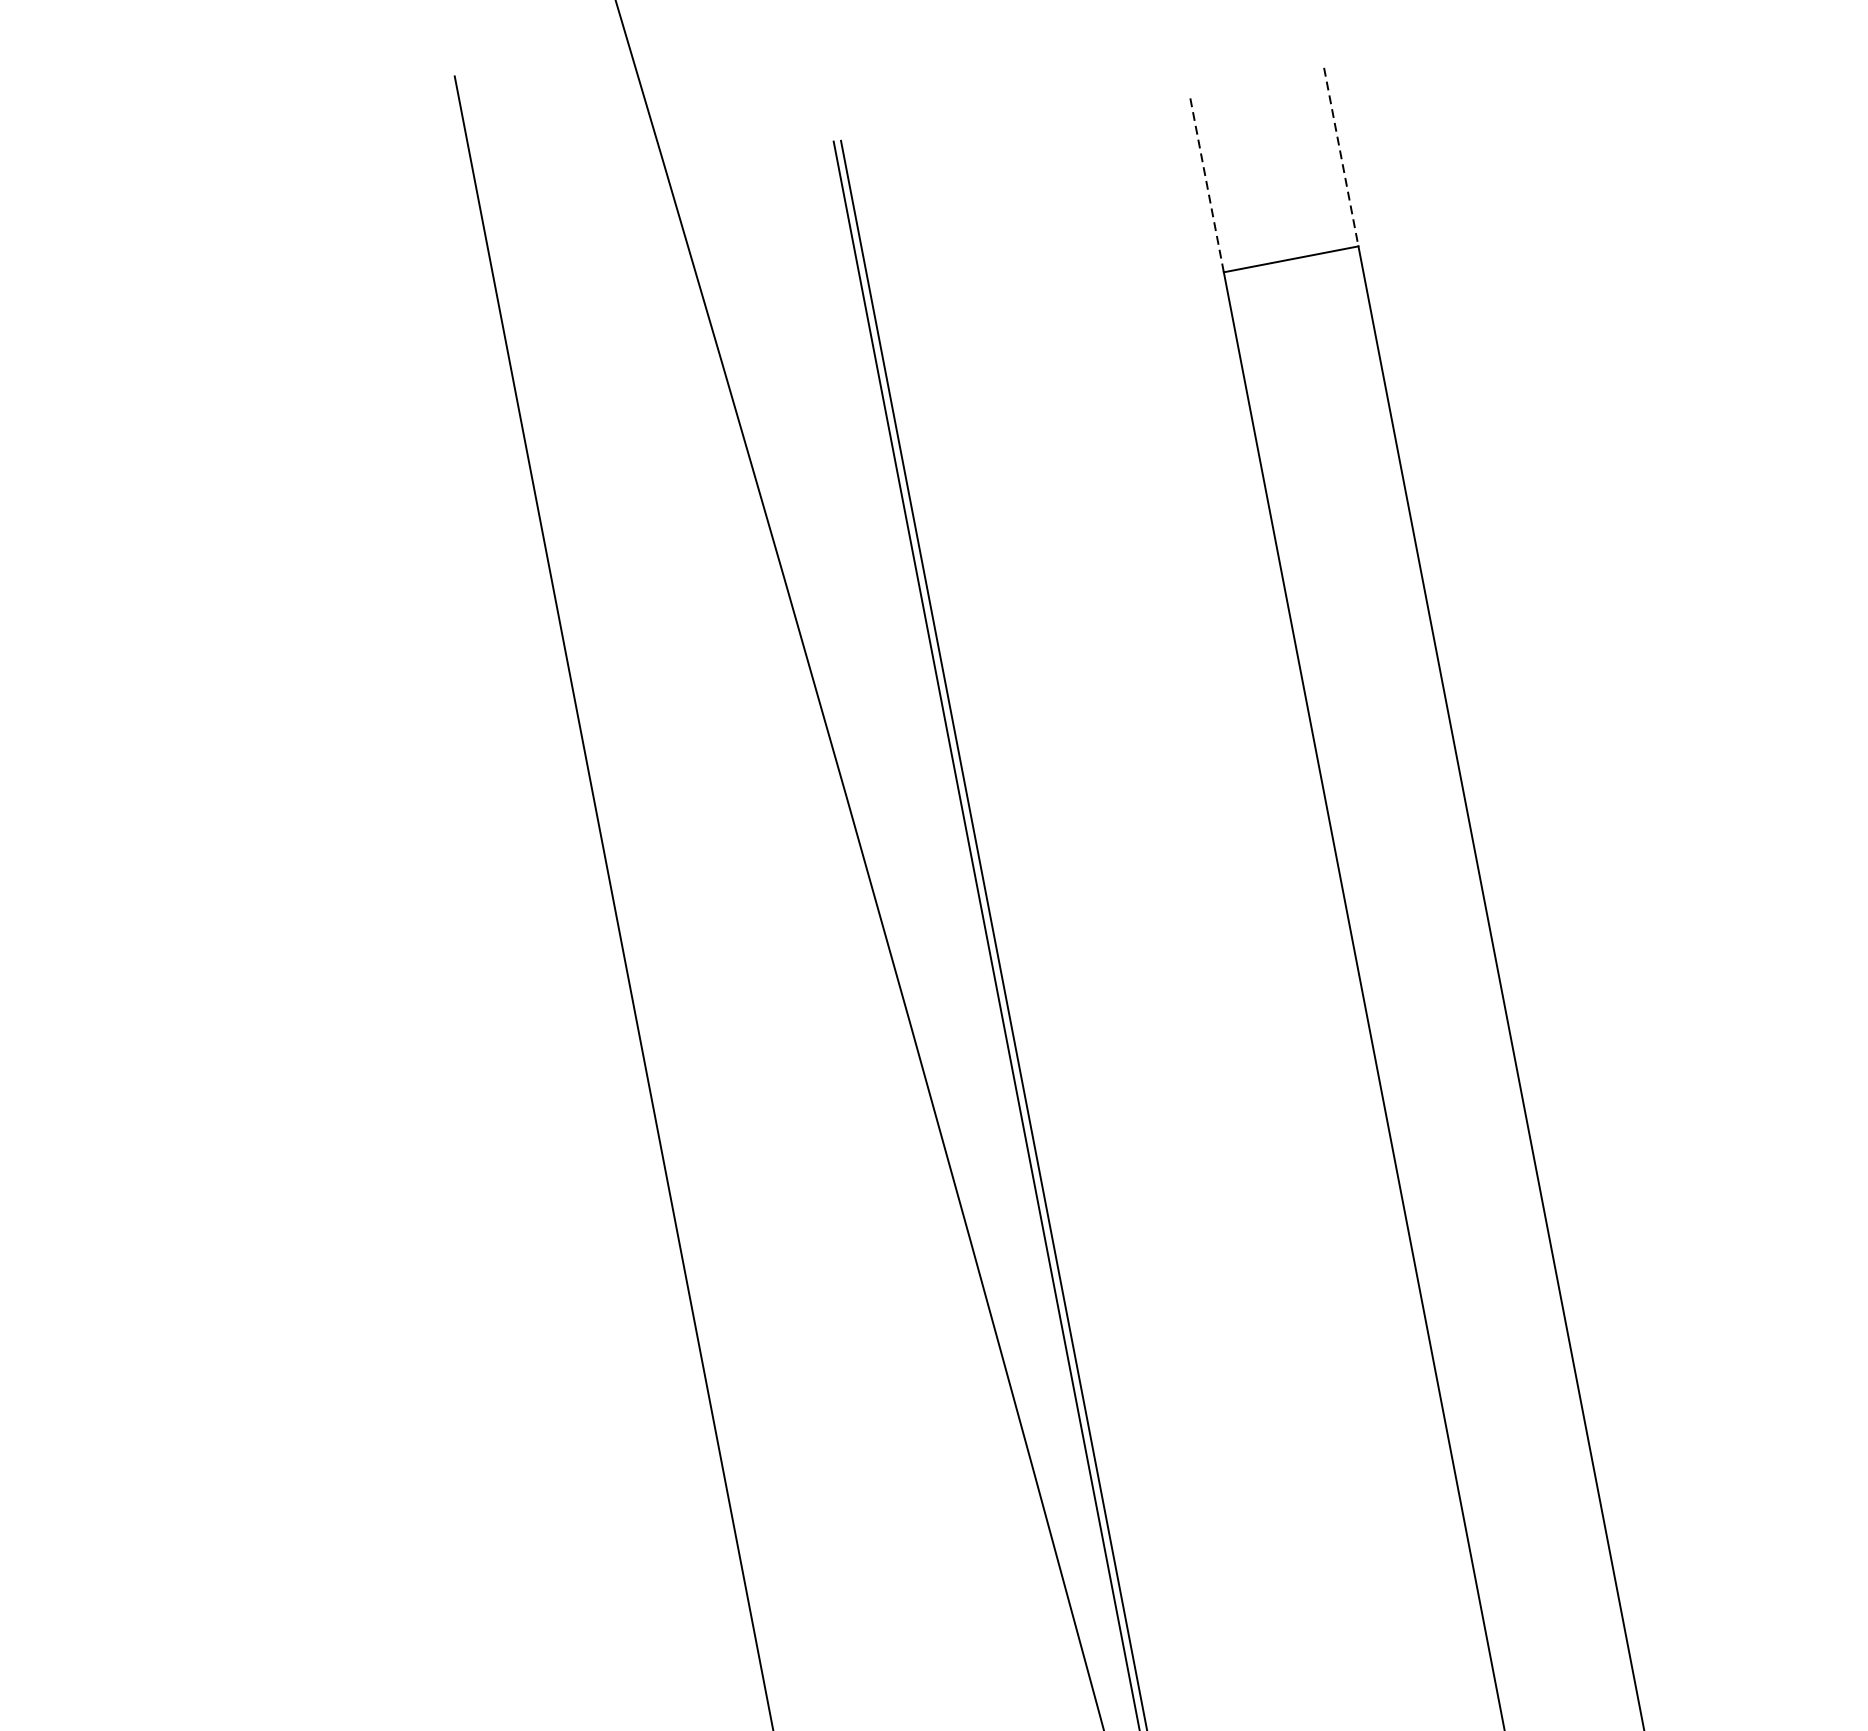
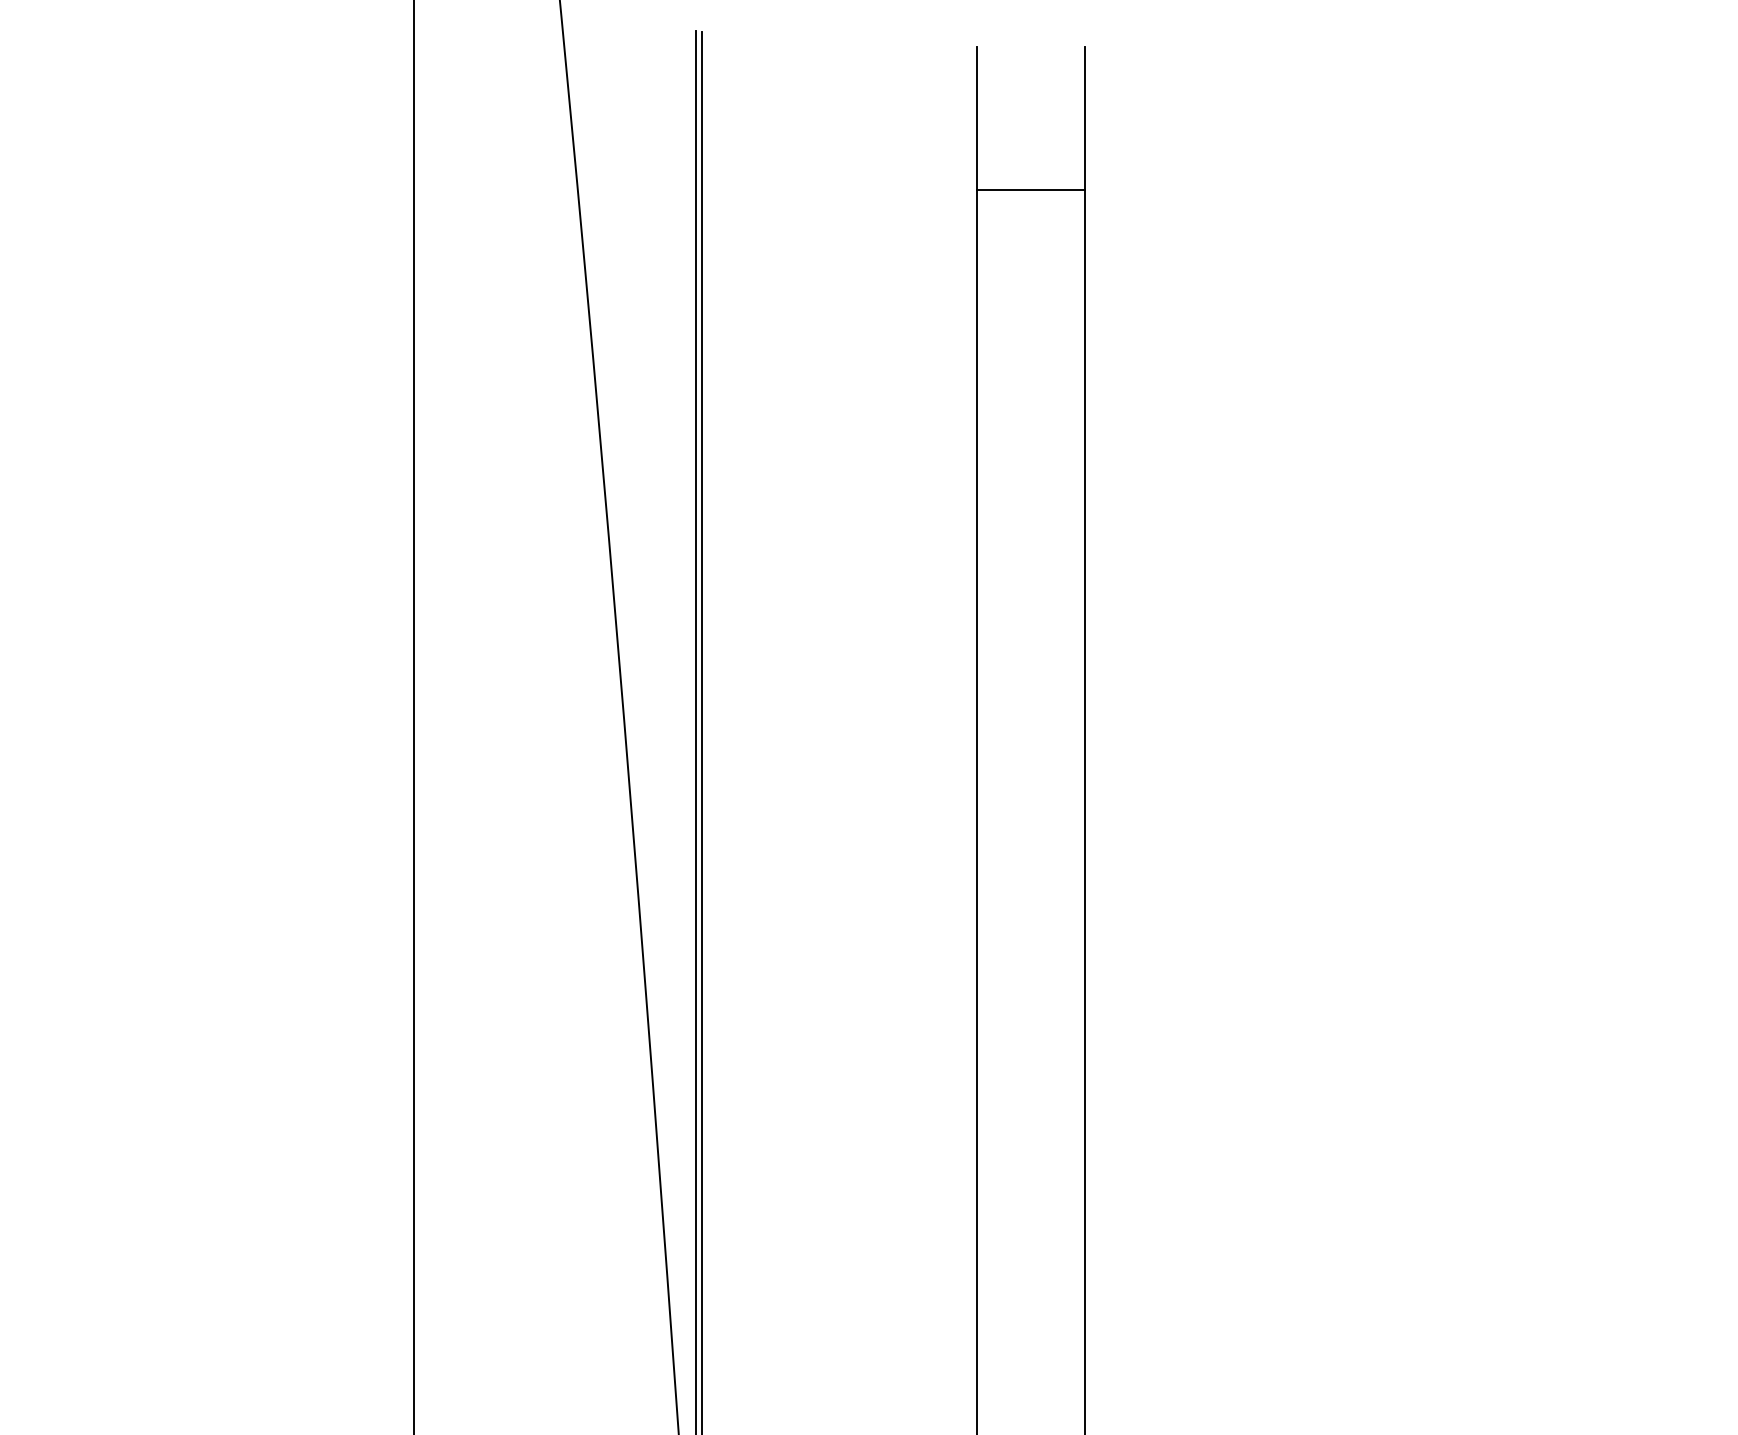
line: (1341, 157) -> (1085, 118), dashed -> solid
line: (1206, 181) -> (977, 117), dashed -> solid

